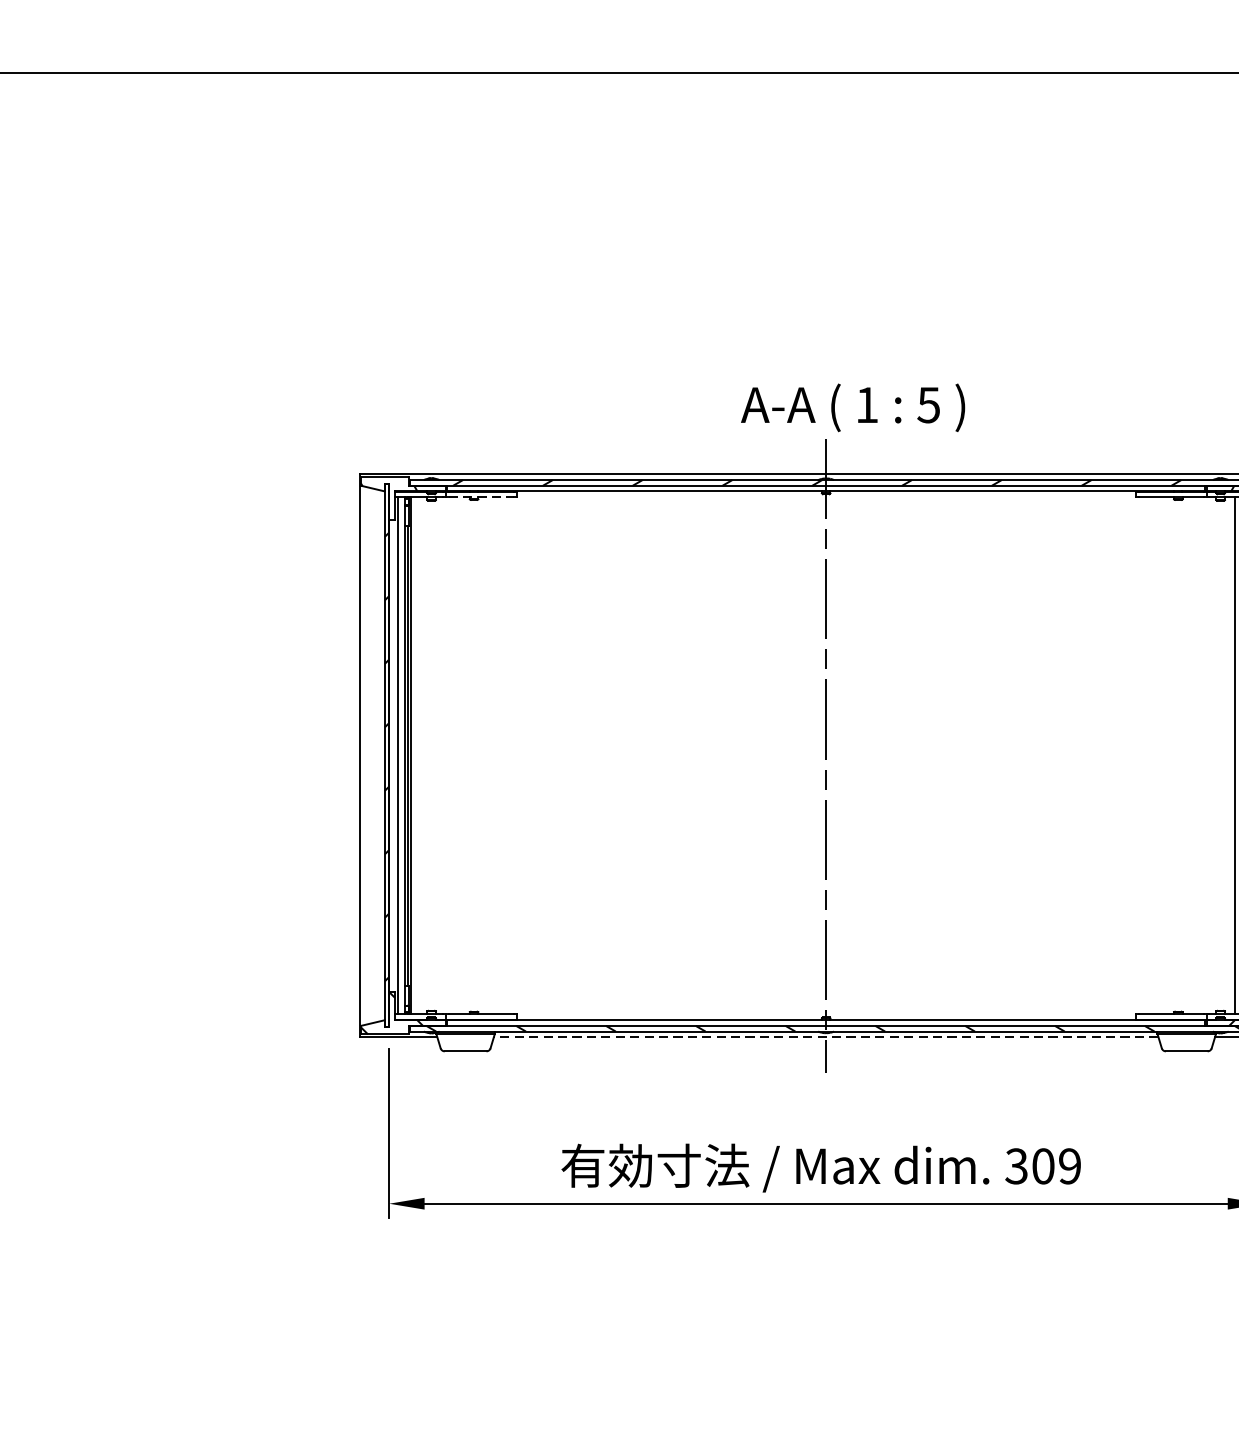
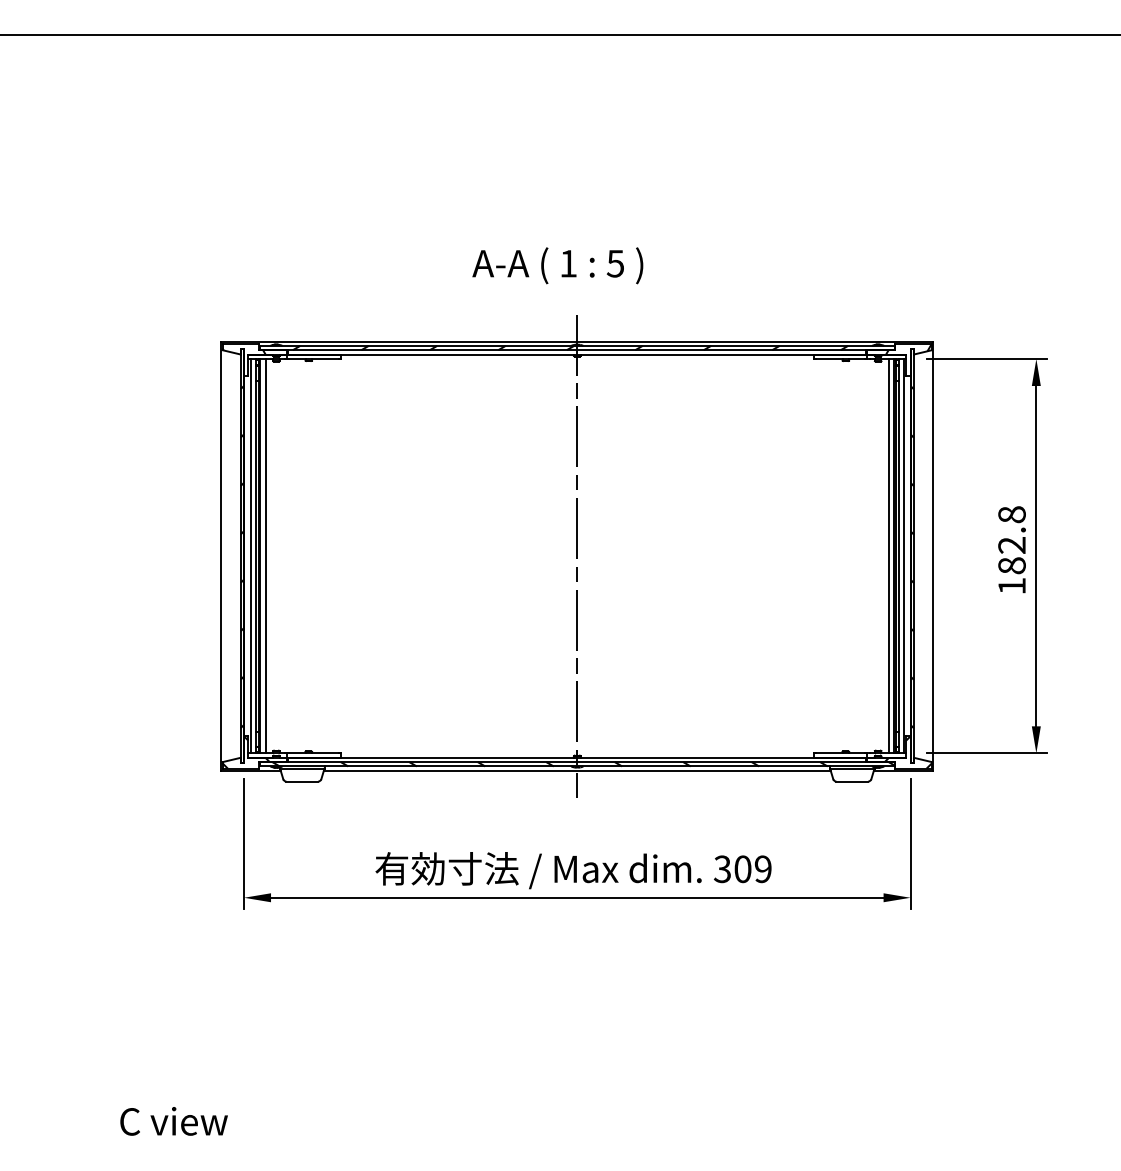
text: (852, 407) -> (557, 265), moved
line: (481, 497) -> (314, 359), dashed -> solid
line: (417, 756) -> (265, 556), added
line: (825, 1036) -> (576, 770), dashed -> solid

